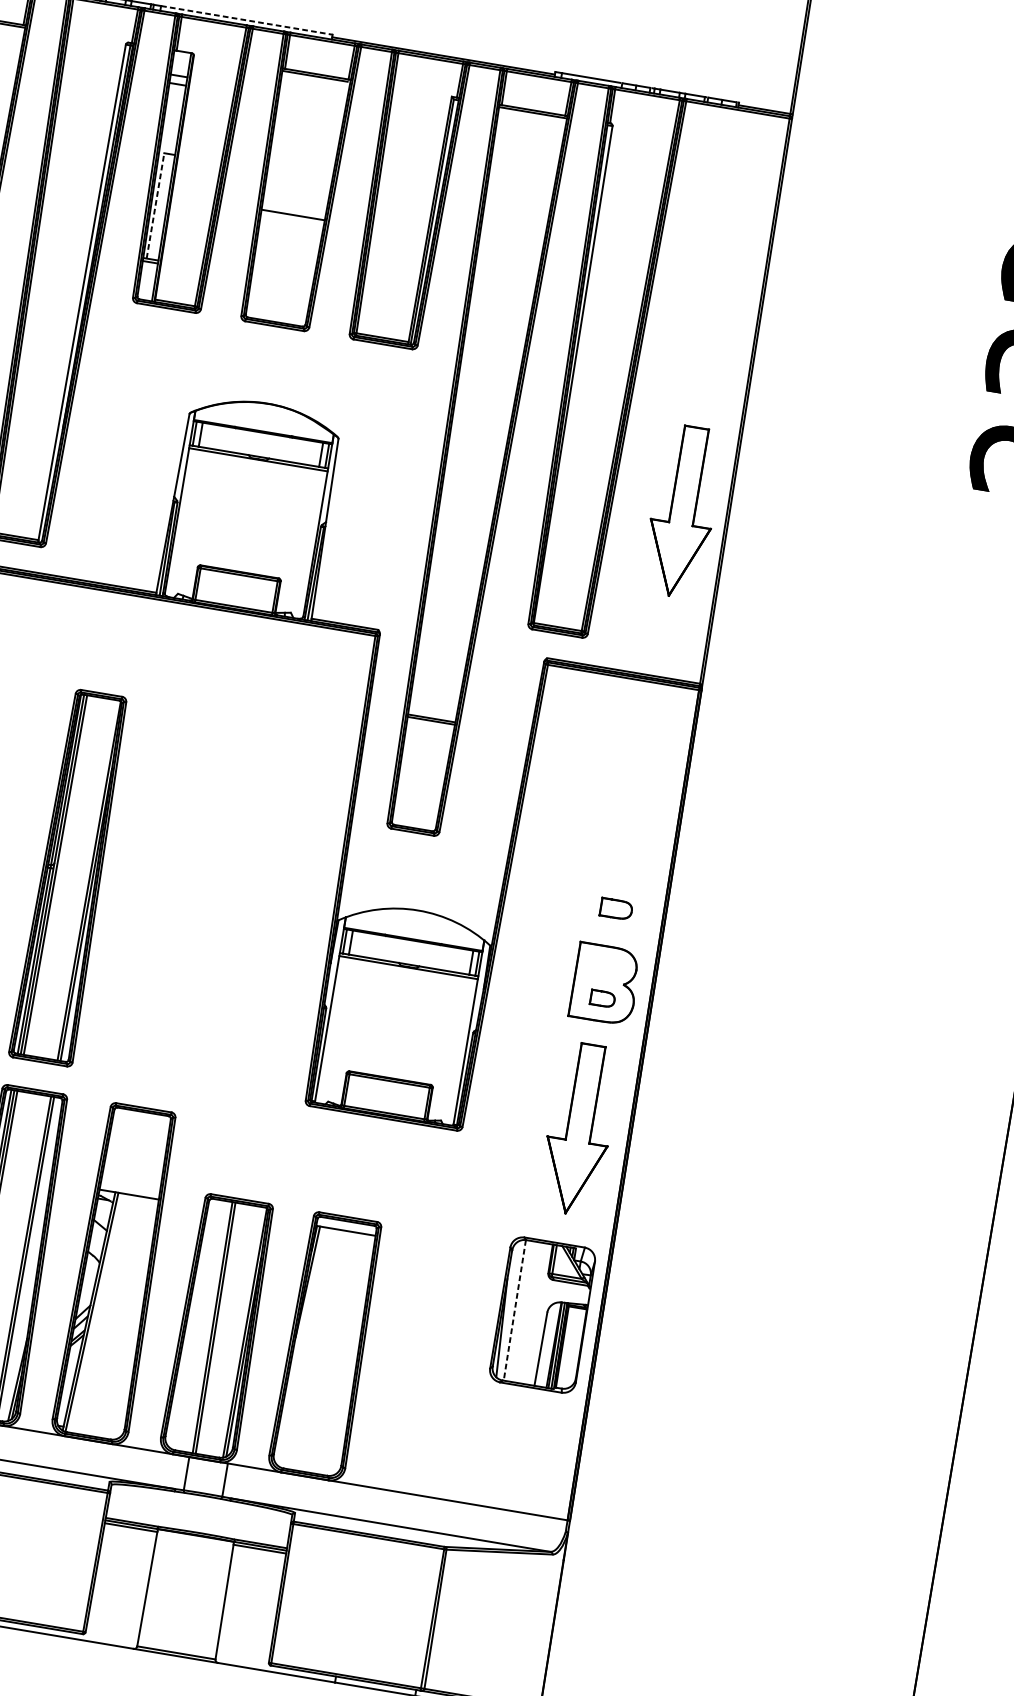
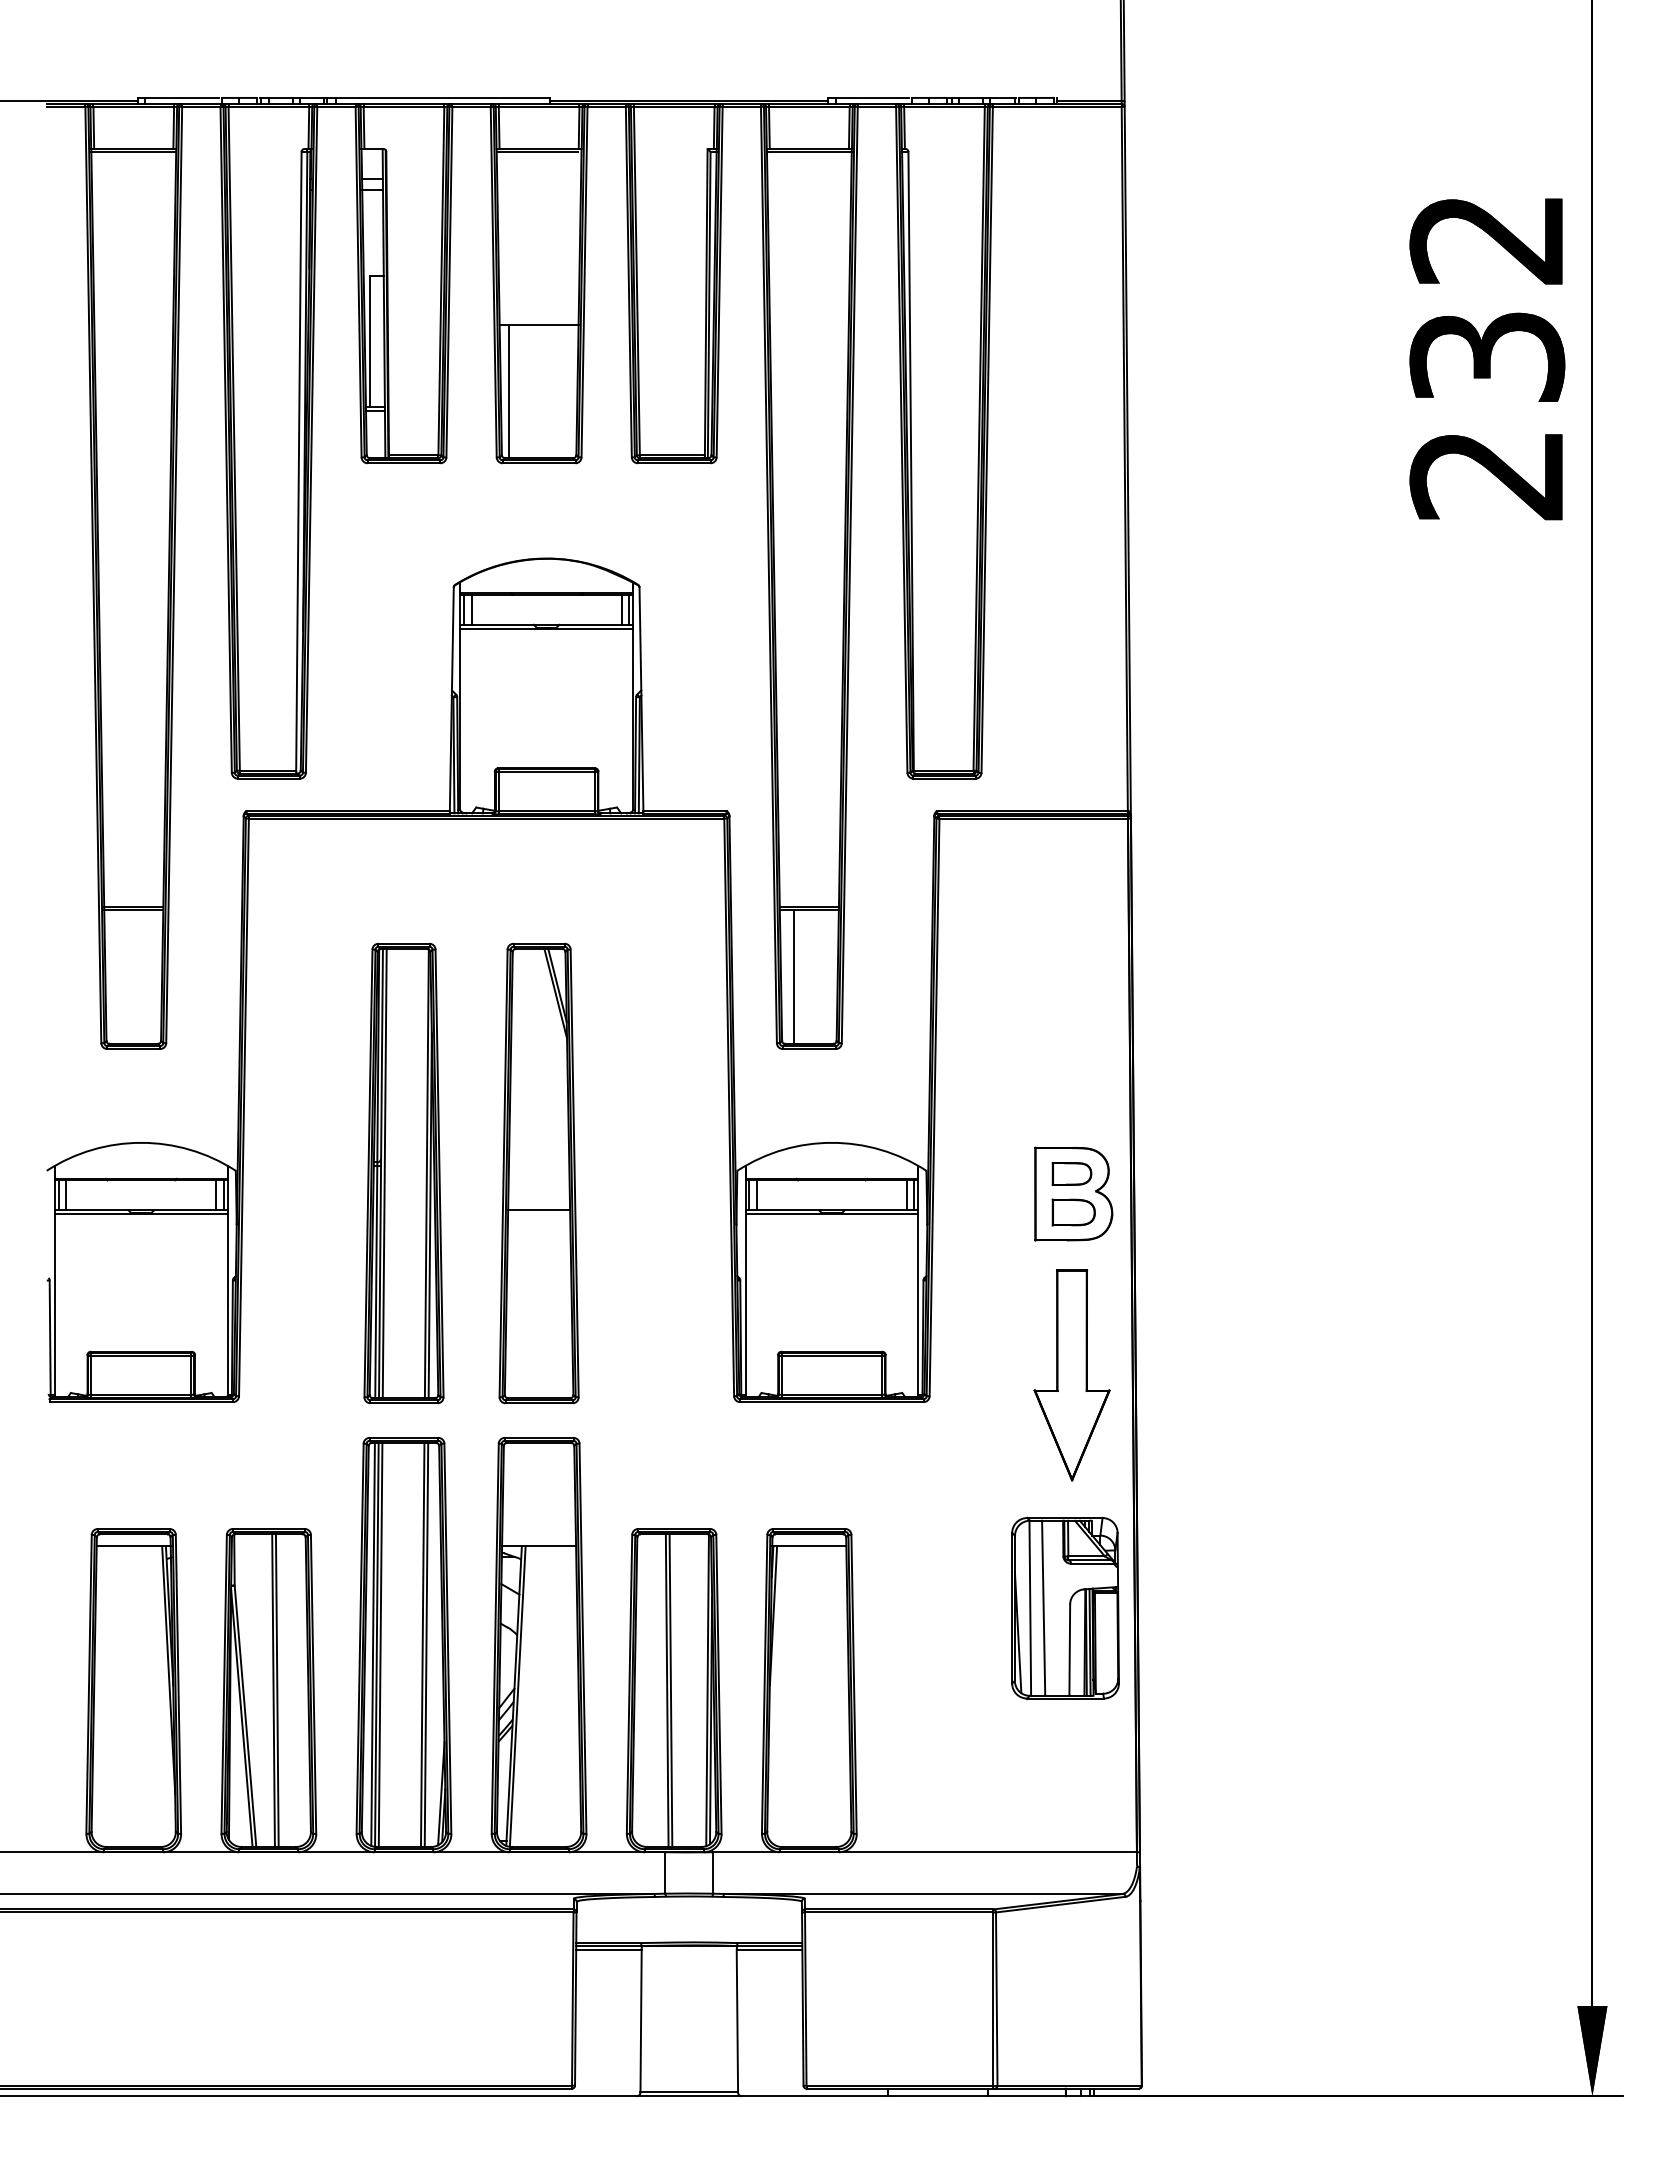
line: (247, 20) -> (443, 97), dashed -> solid
line: (155, 205) -> (370, 341), dashed -> solid
line: (260, 264) -> (509, 391), added
part: (682, 511) -> (1071, 605), removed
line: (410, 772) -> (794, 976), added
part: (178, 895) -> (538, 1173), added
part: (616, 908) -> (1071, 1173), moved
part: (602, 998) -> (1073, 1212), size x1.43
line: (514, 1310) -> (1030, 1608), dashed -> solid
line: (525, 1311) -> (1043, 1607), added

